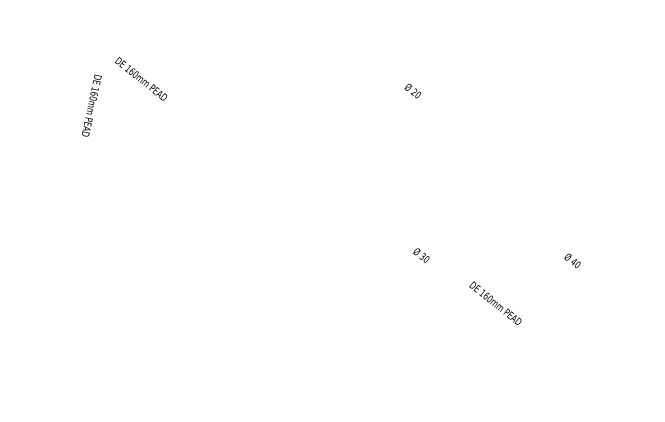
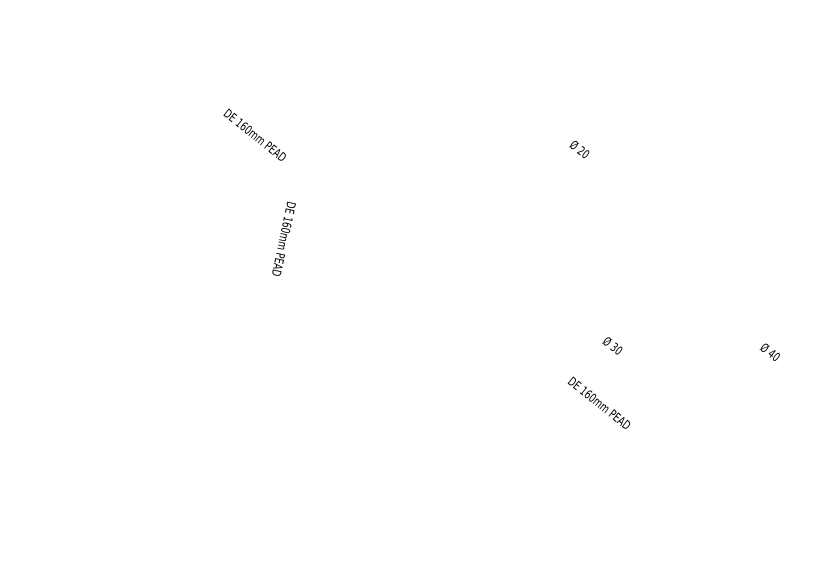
text: (91, 105) -> (283, 238), moved
text: (421, 255) -> (612, 345), moved
text: (494, 302) -> (598, 402), moved

